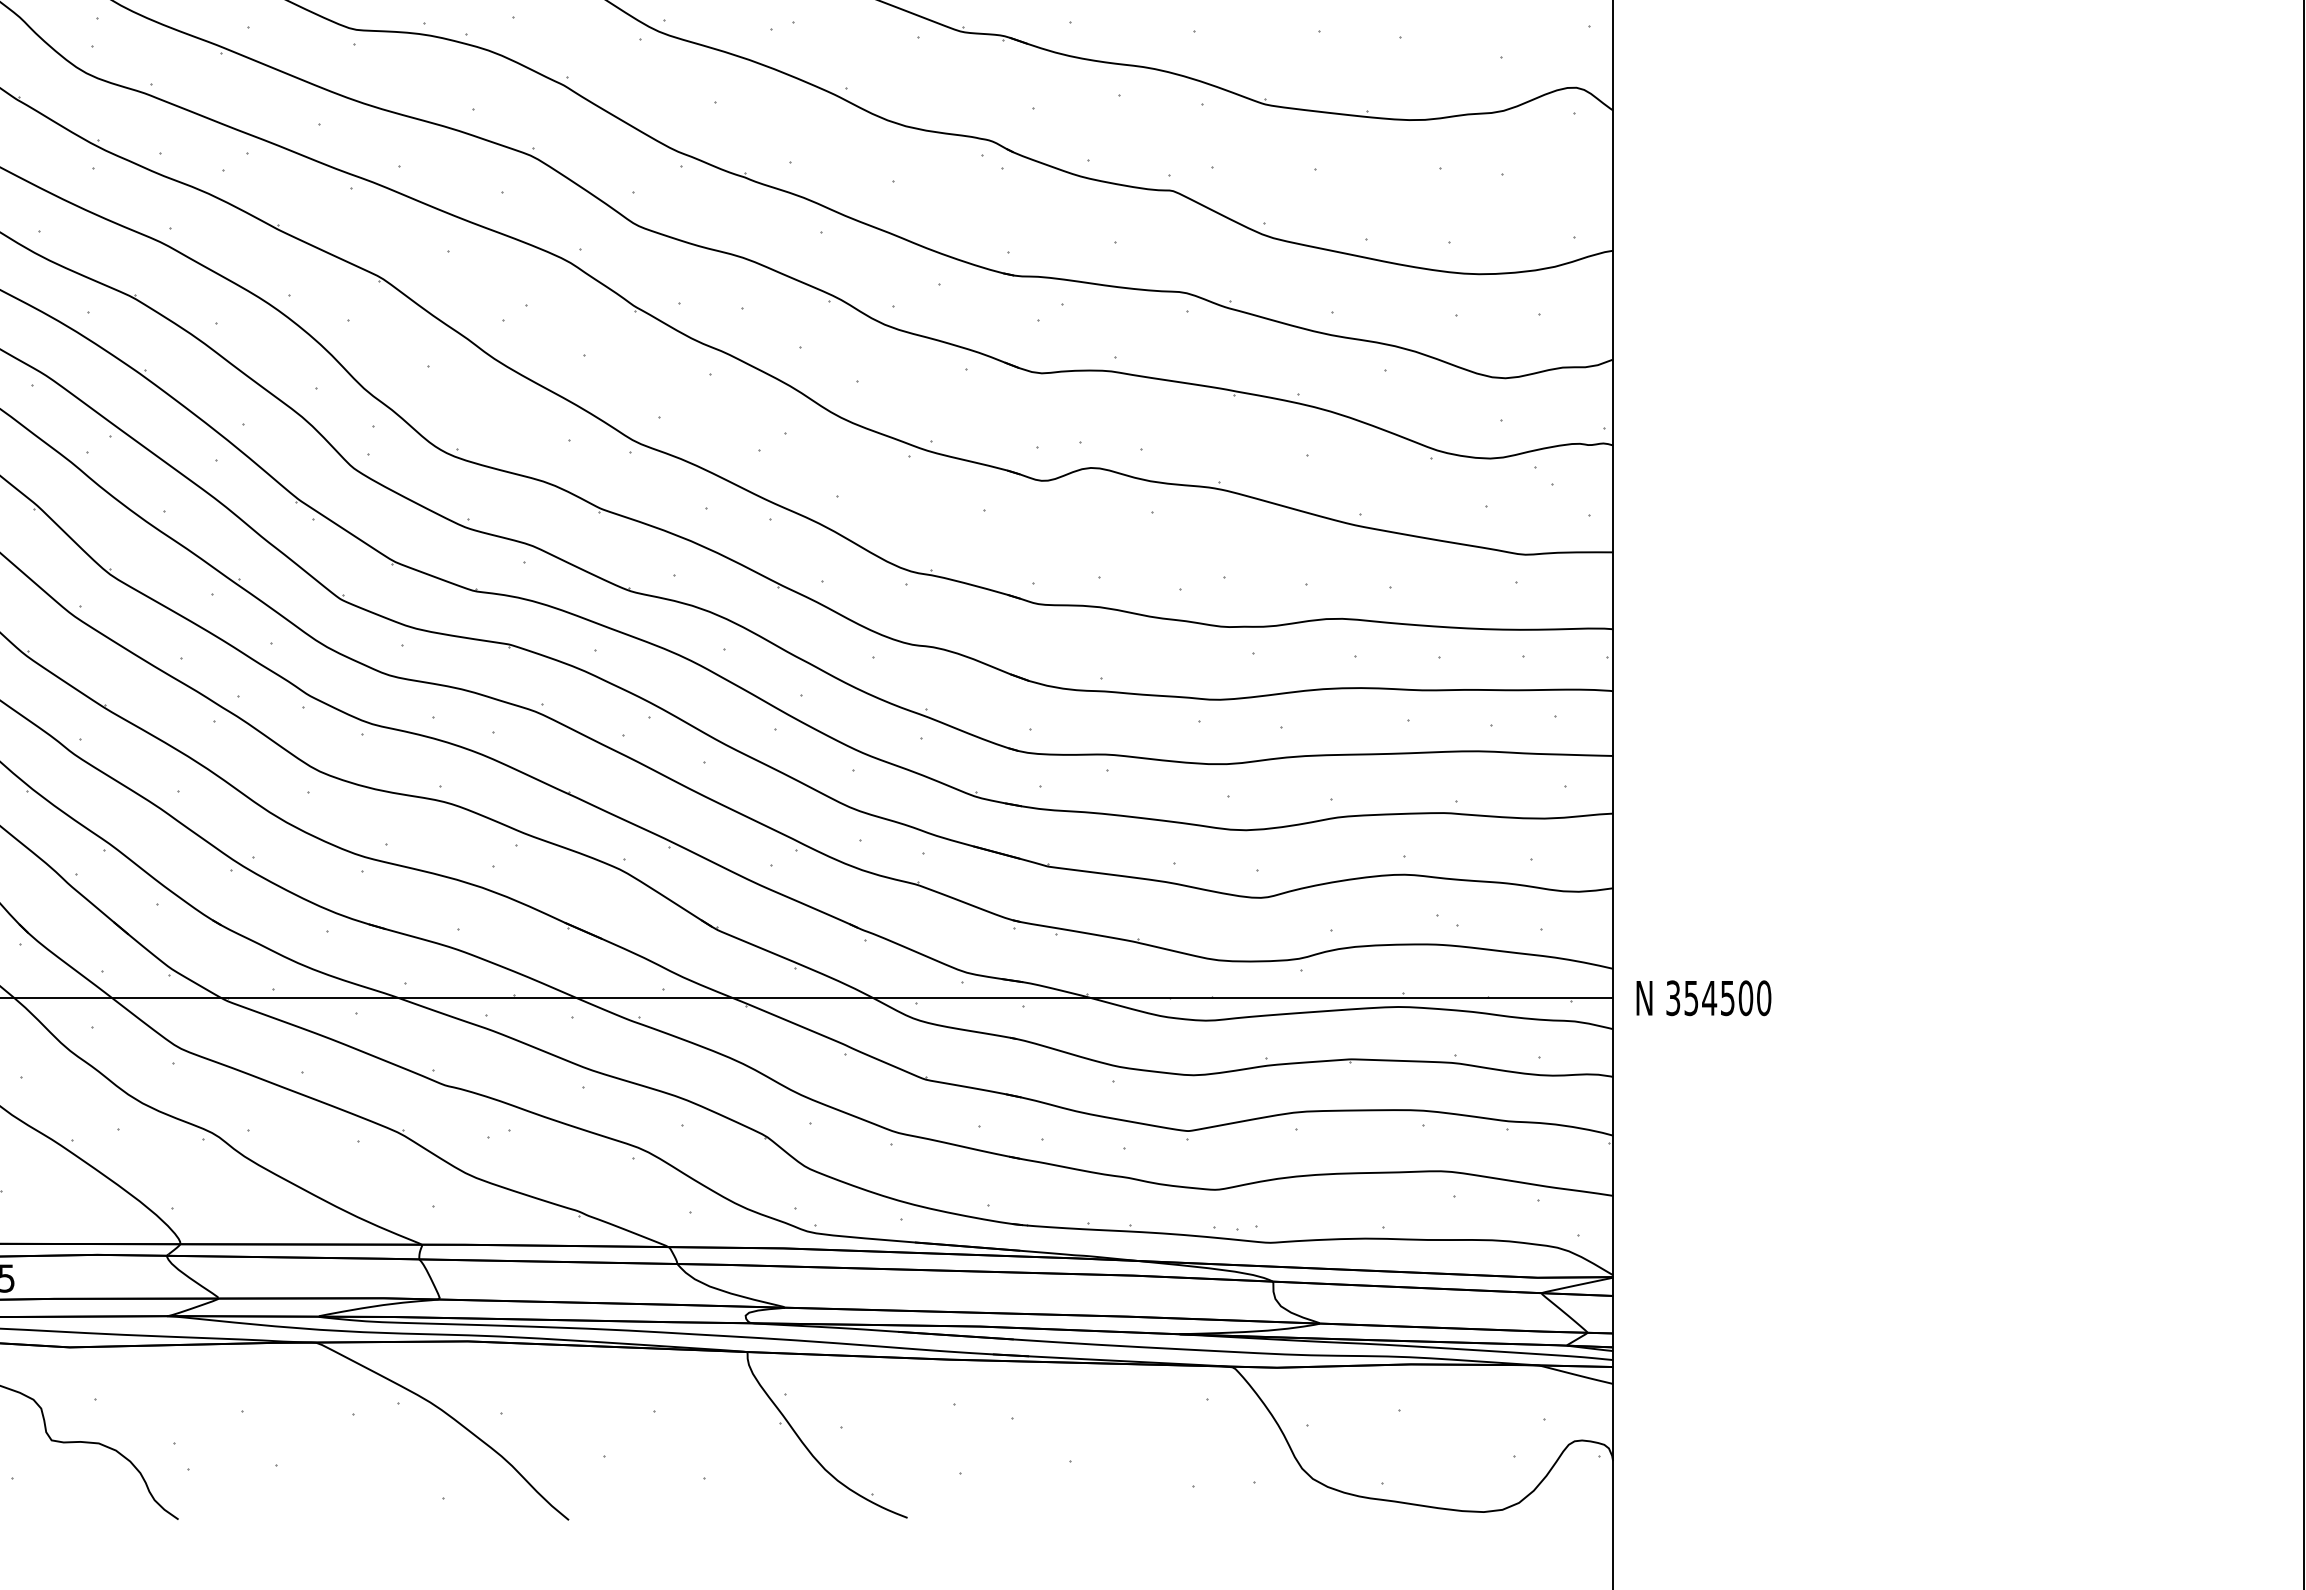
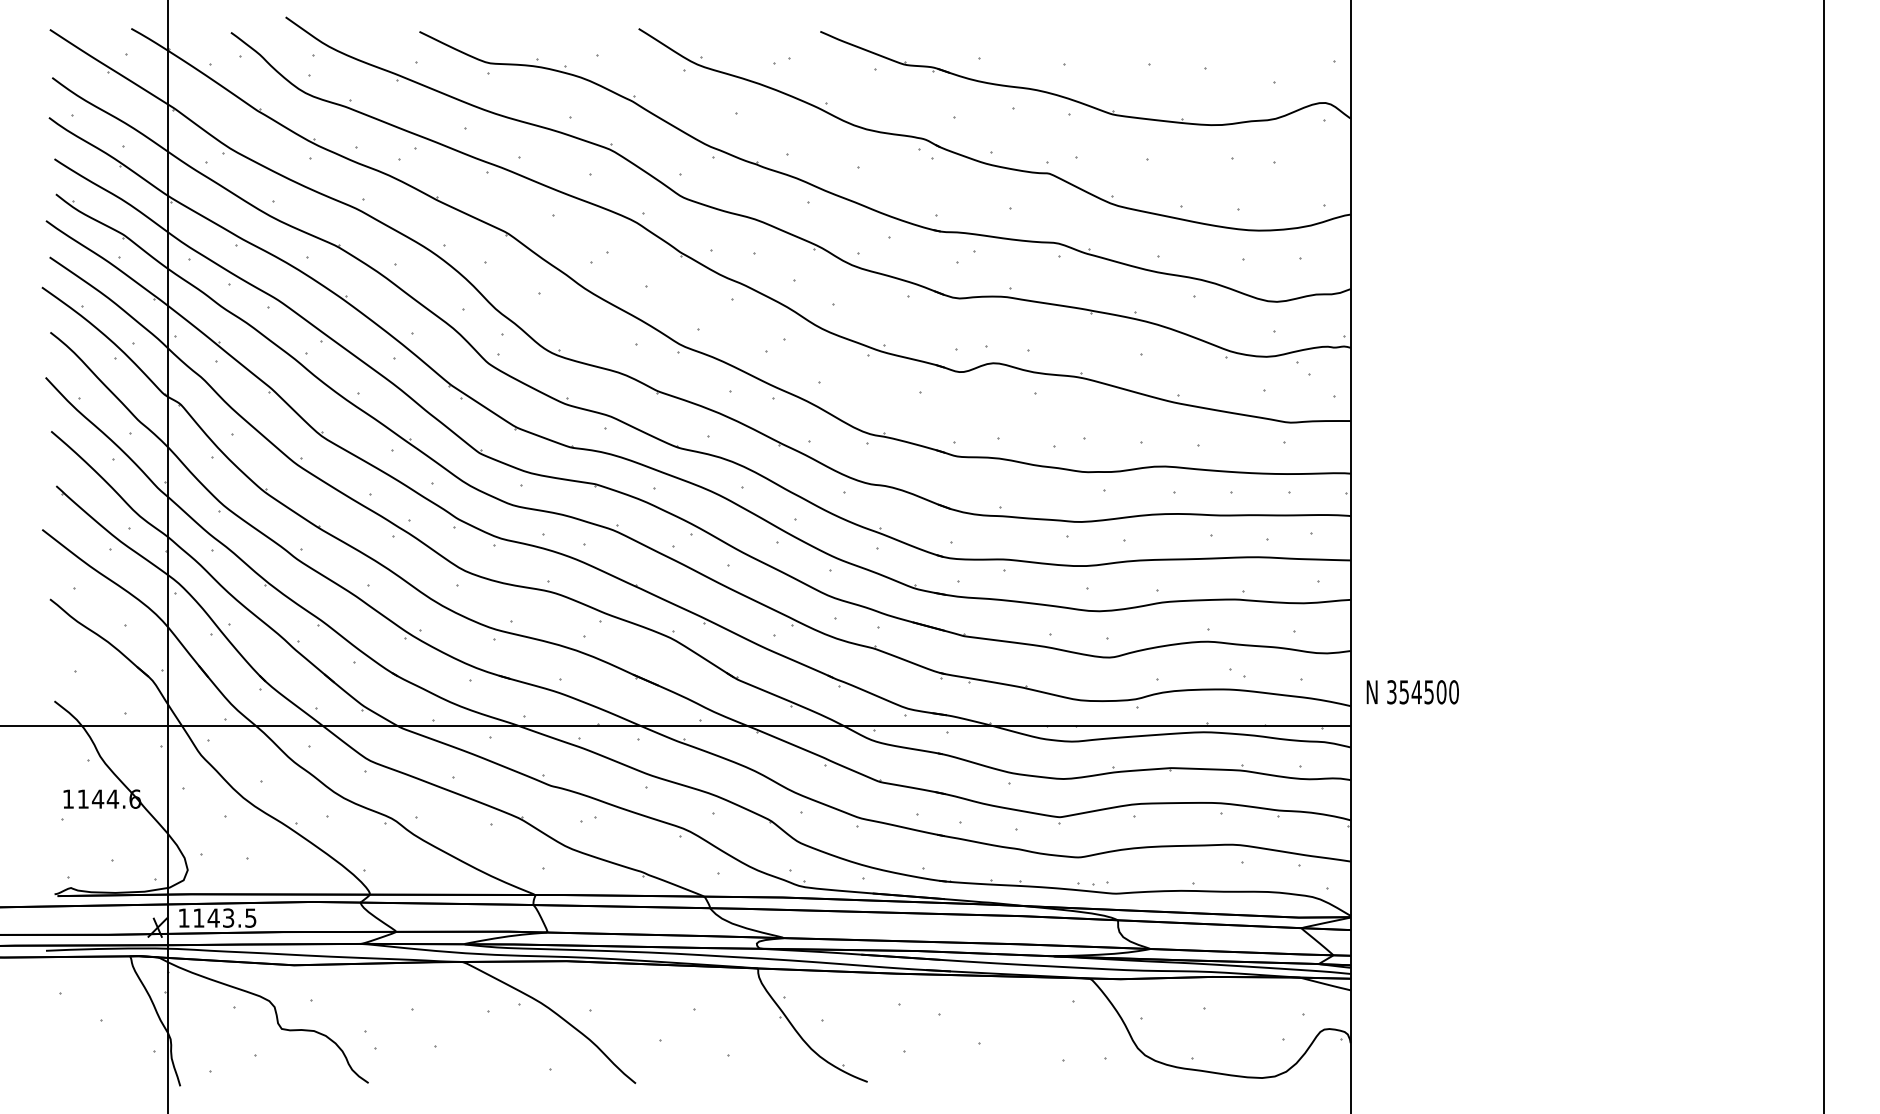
text: (1703, 998) -> (1412, 692), moved

